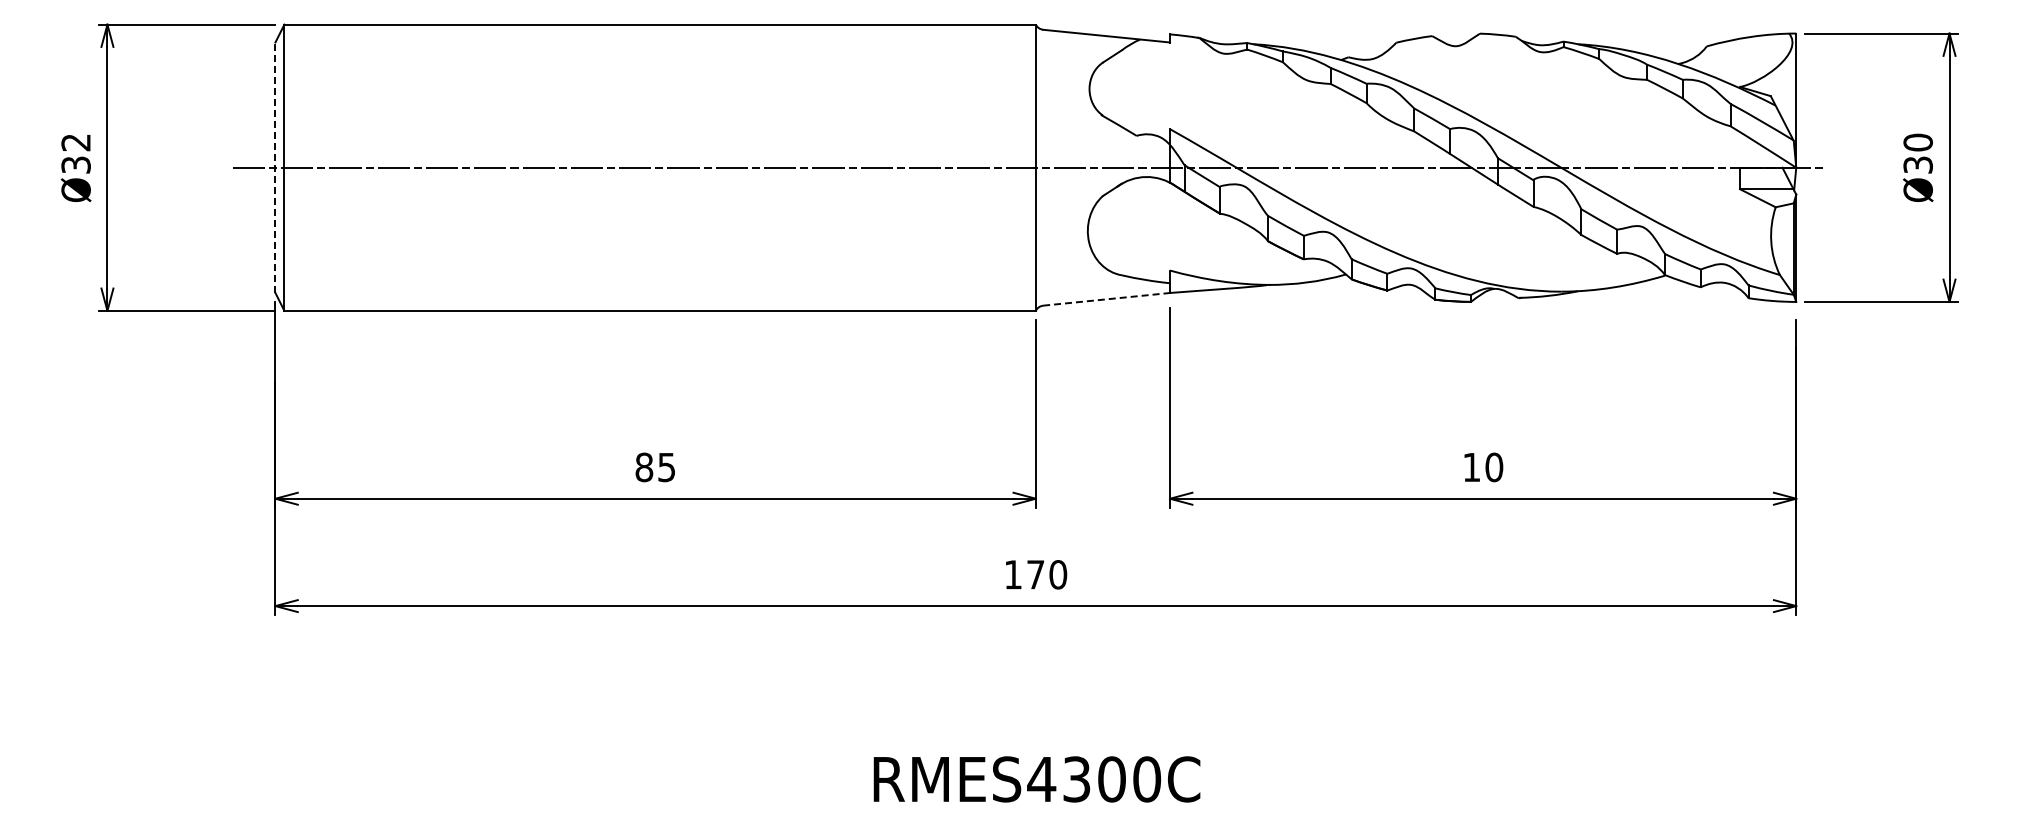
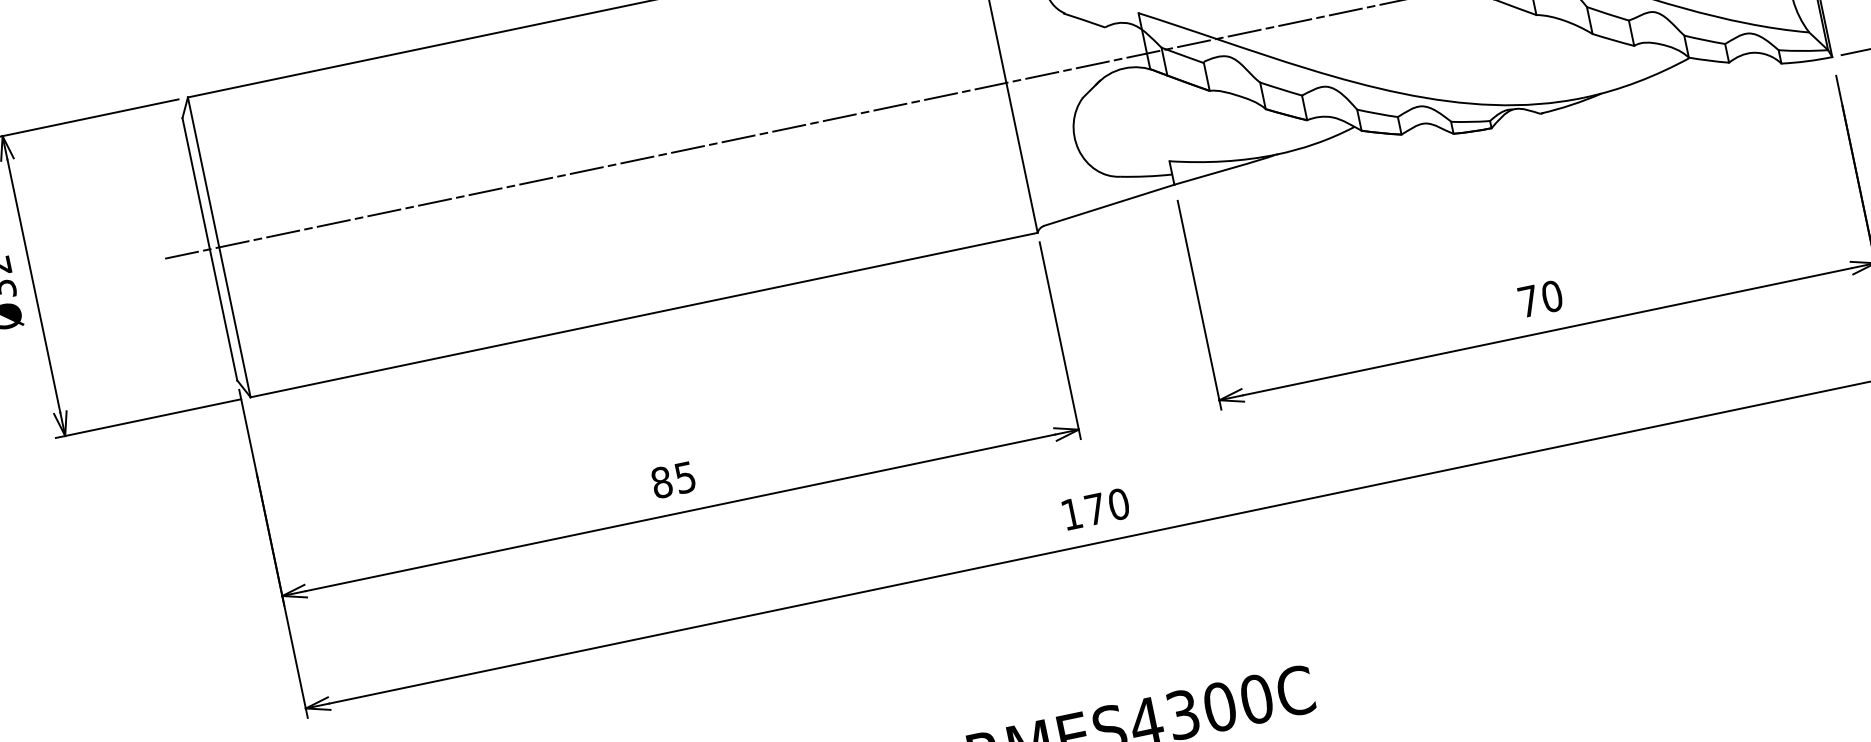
line: (275, 167) -> (209, 249), dashed -> solid
line: (1106, 299) -> (1109, 205), dashed -> solid
text: (1471, 467) -> (1528, 301), 10 -> 70

